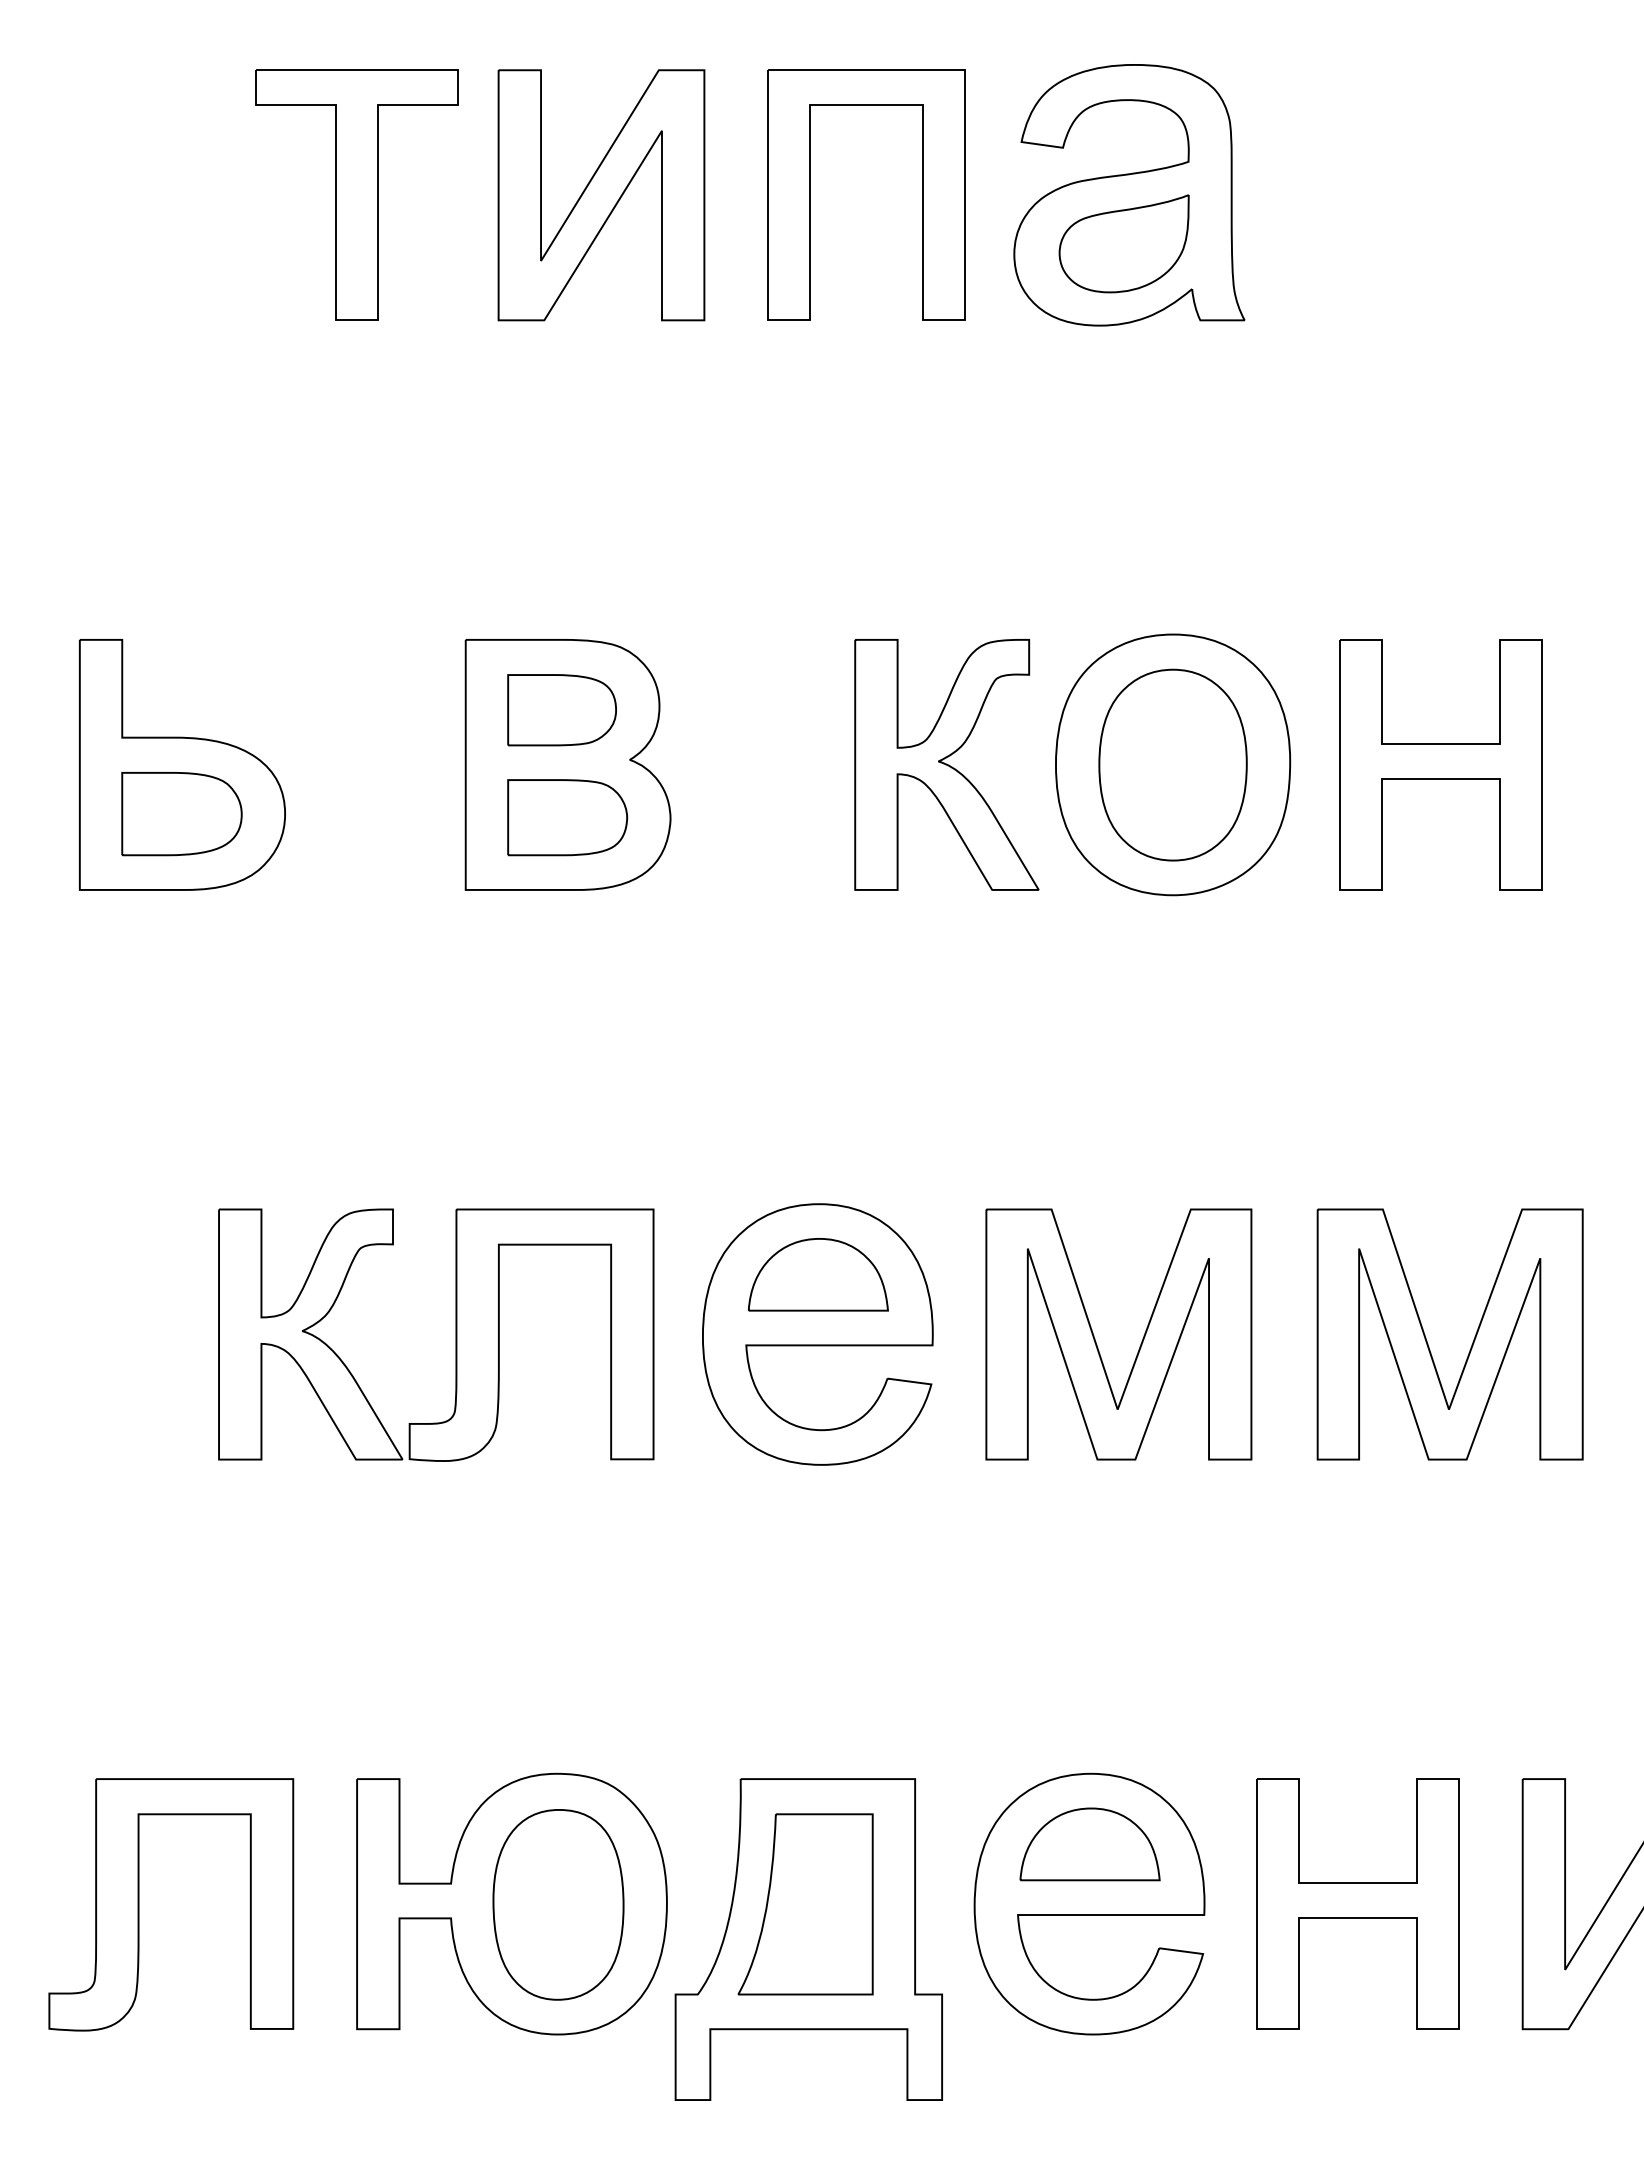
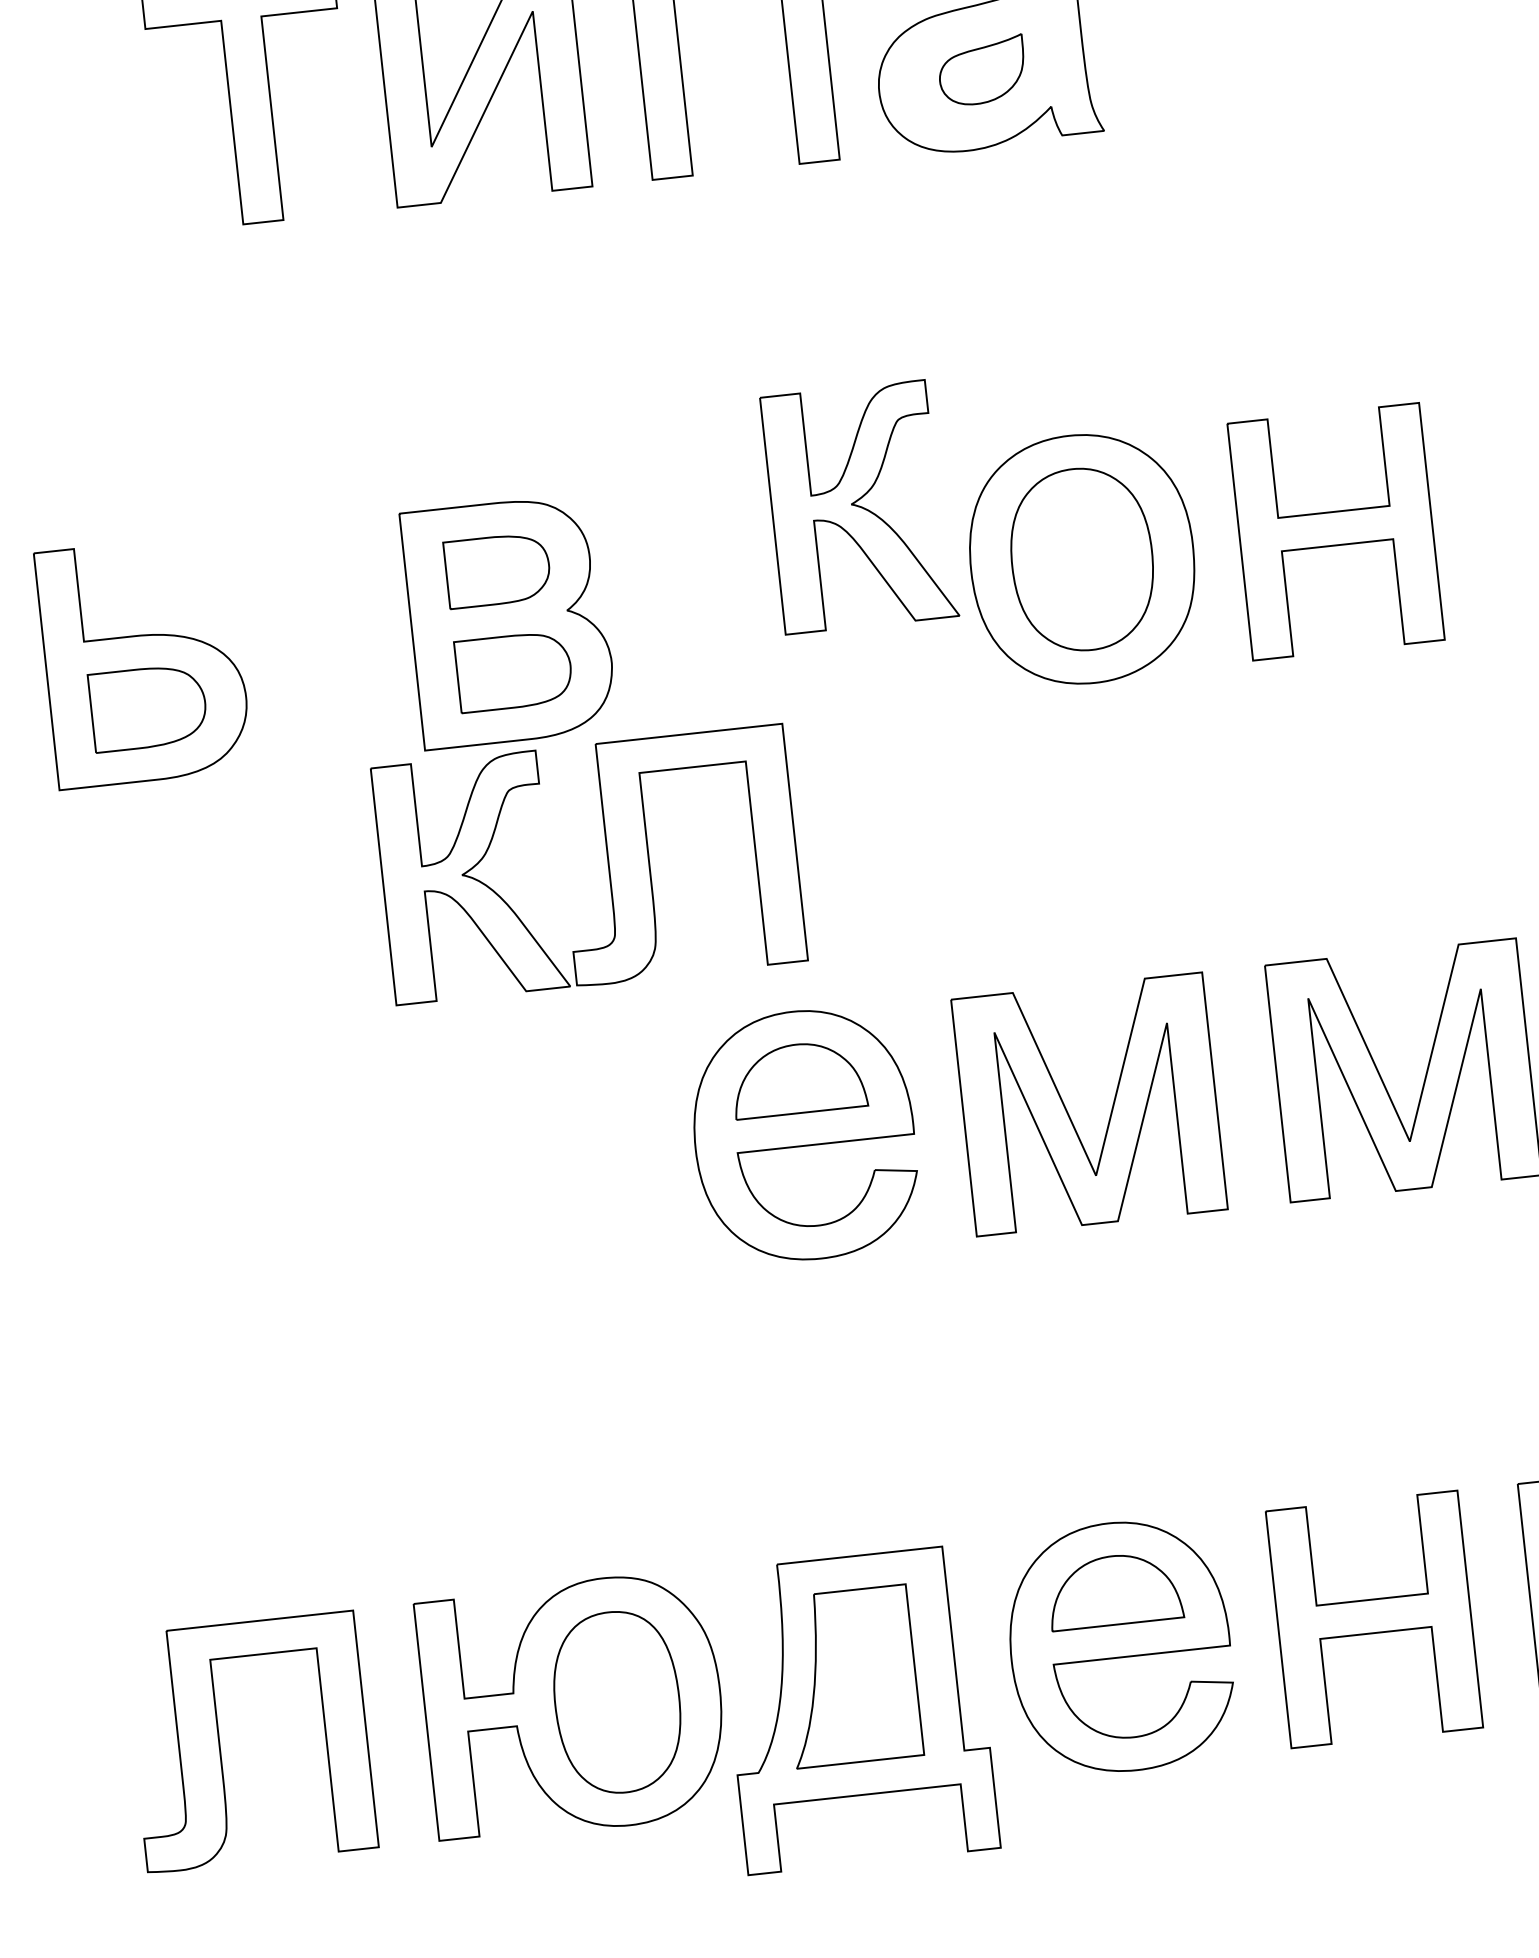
part: (1123, 243) -> (981, 70), size x0.7
part: (946, 764) -> (859, 506), moved
part: (455, 1334) -> (607, 862), moved

